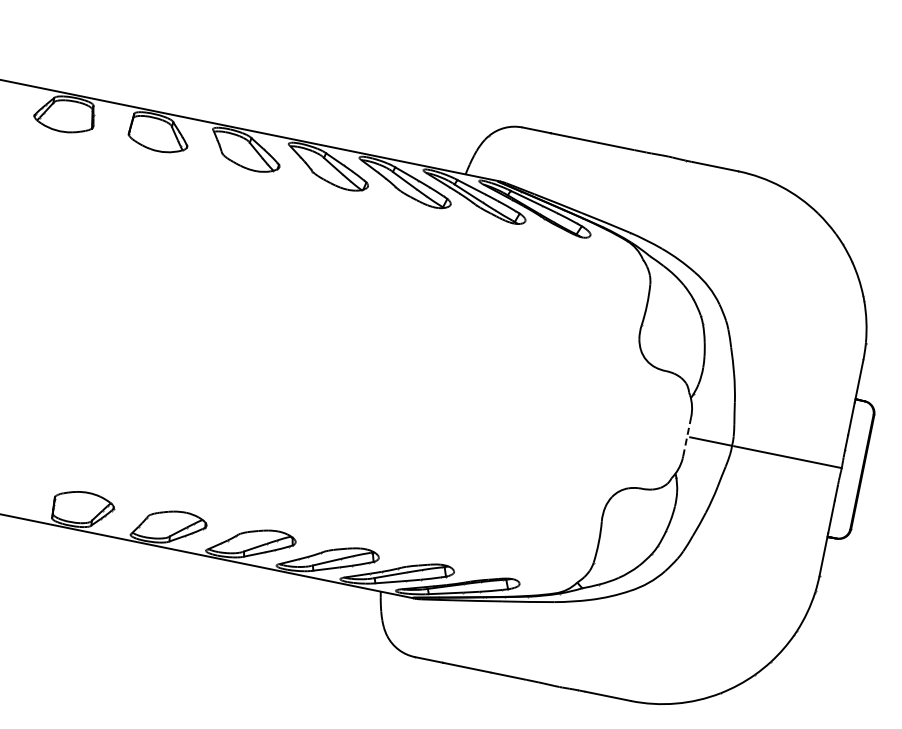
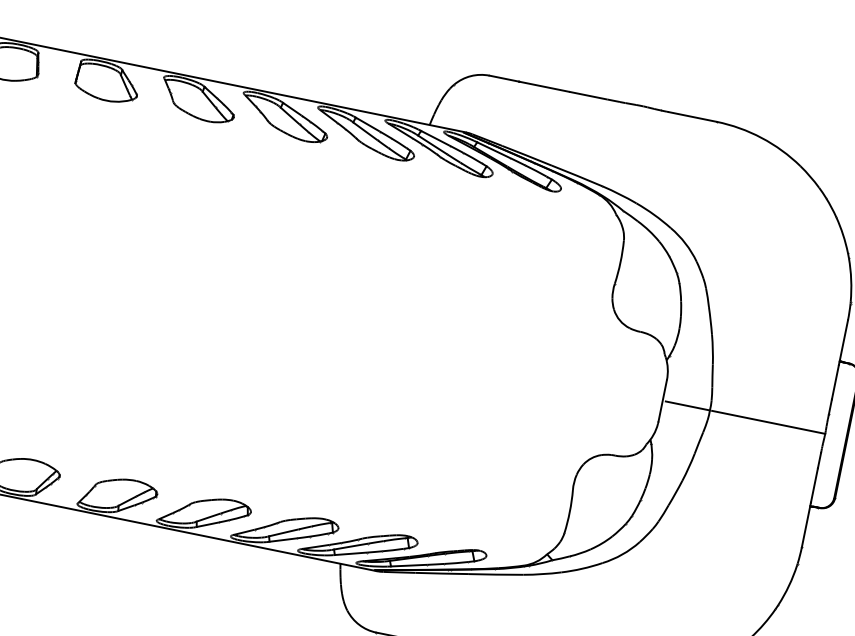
line: (687, 436) -> (663, 400), dashed -> solid

